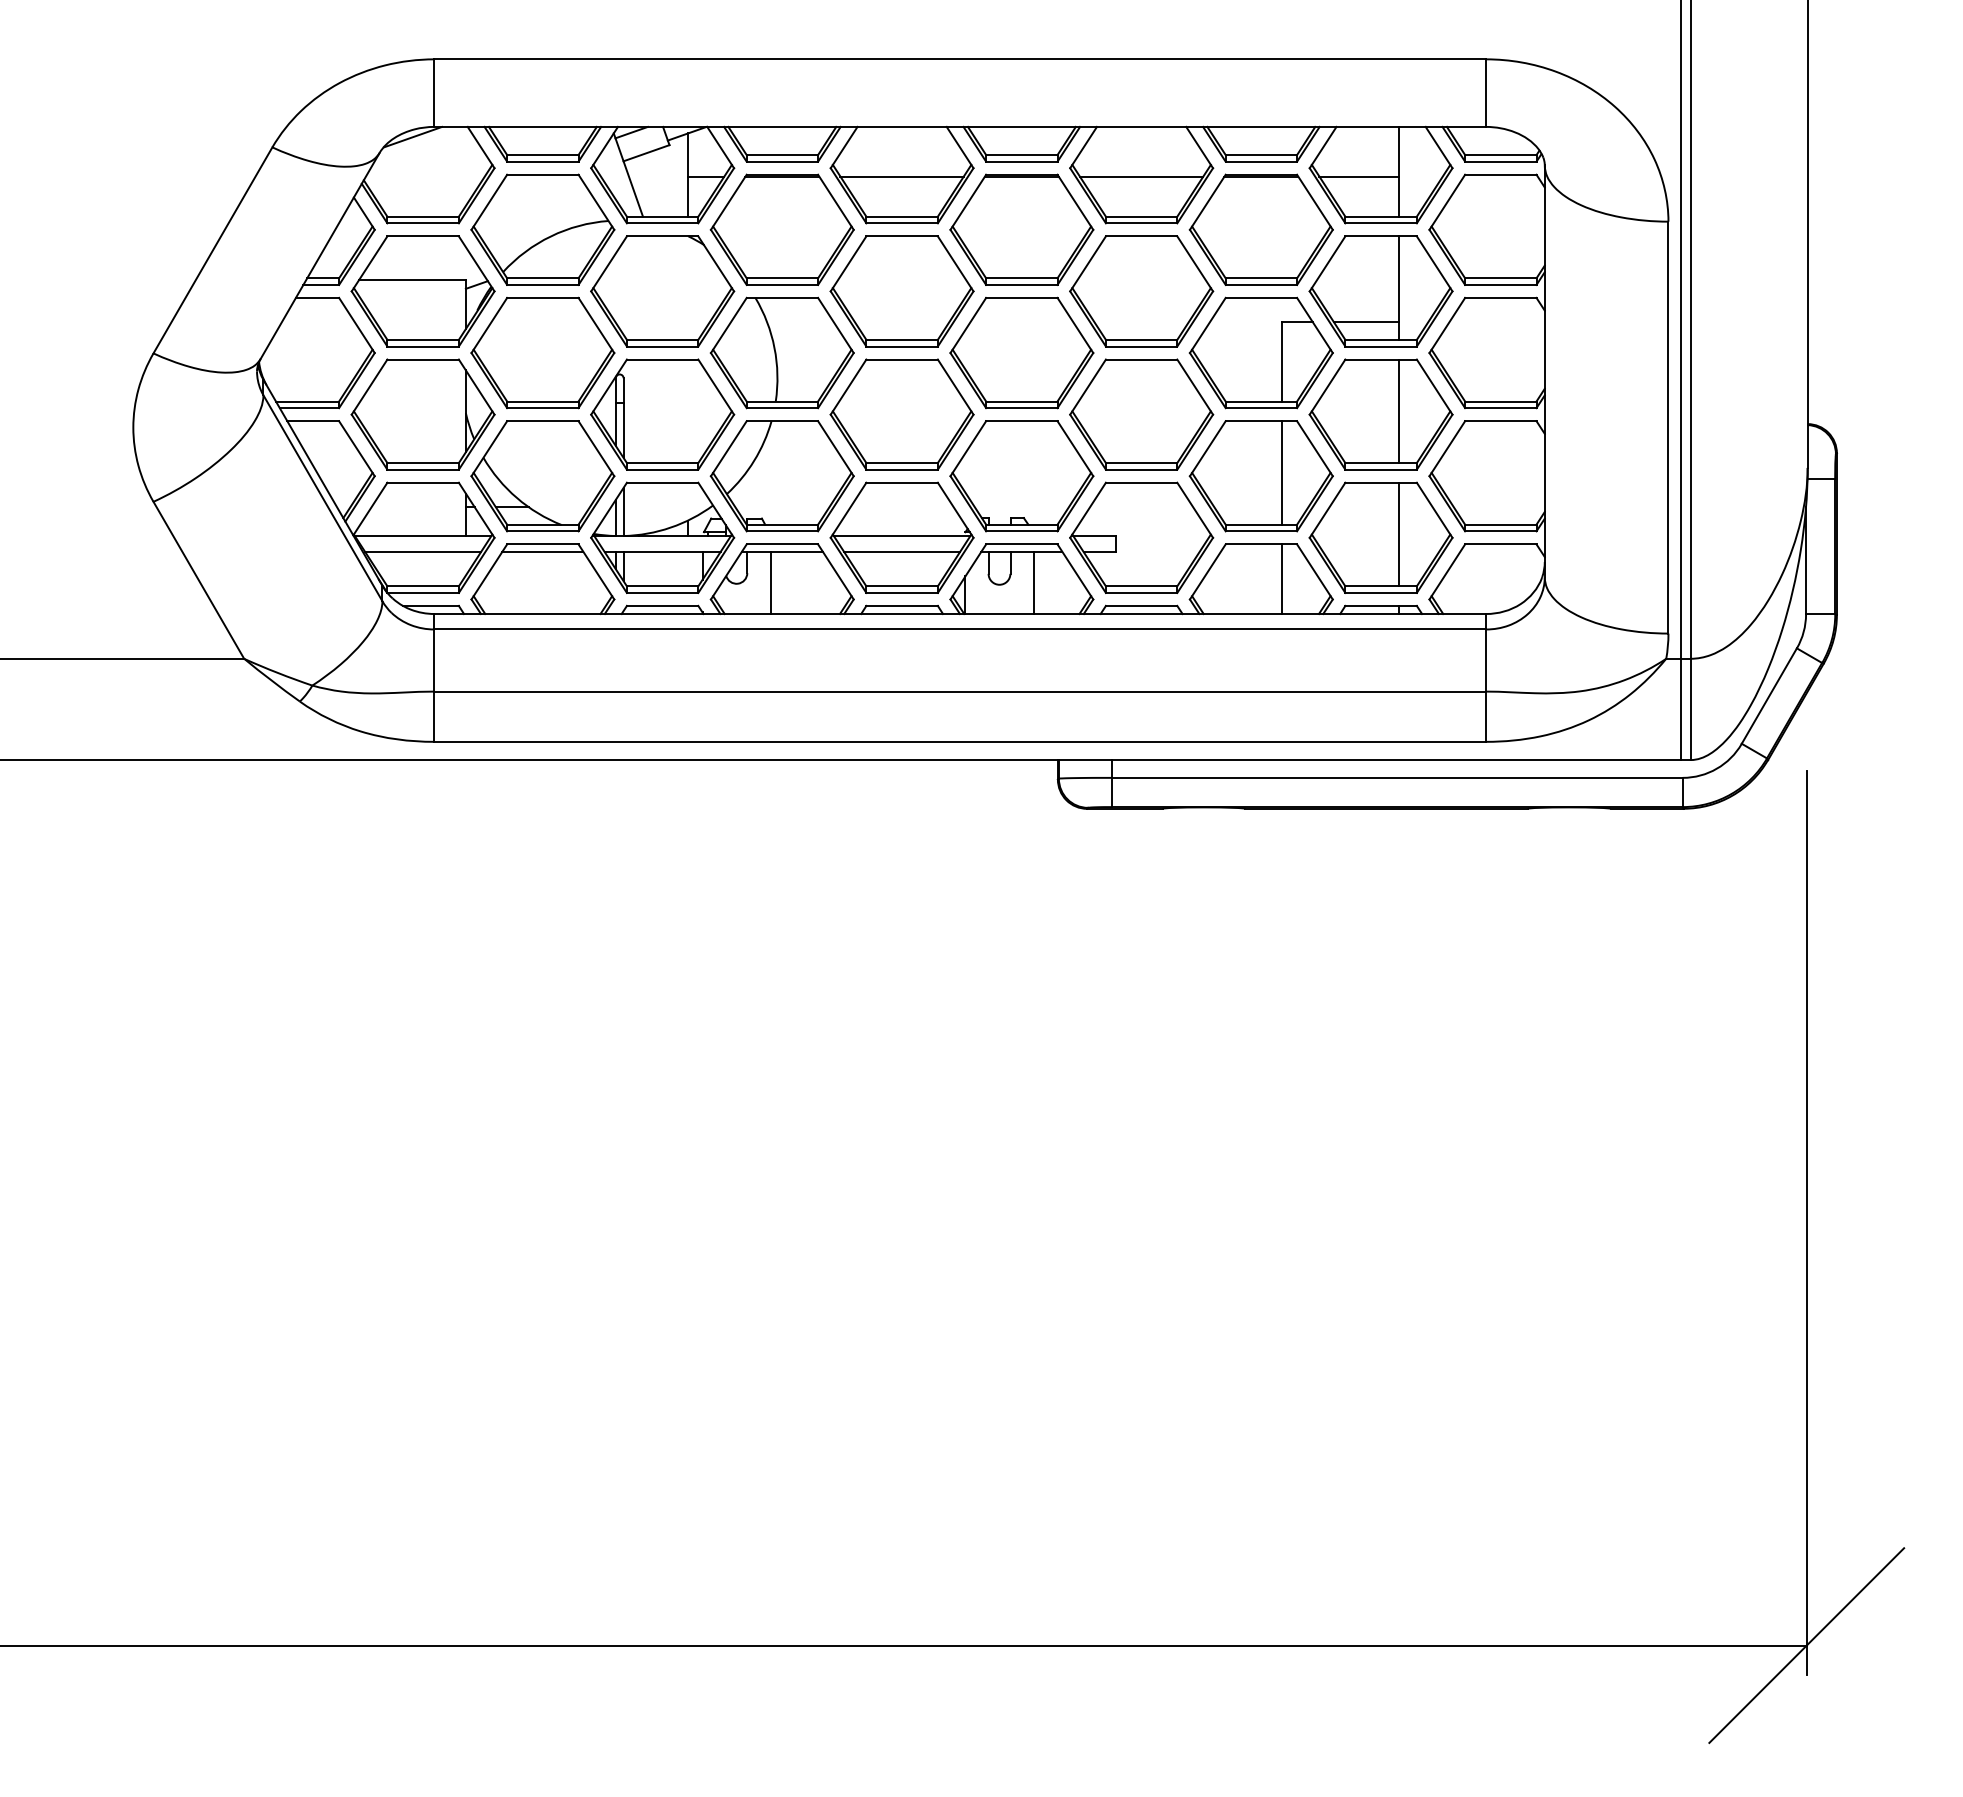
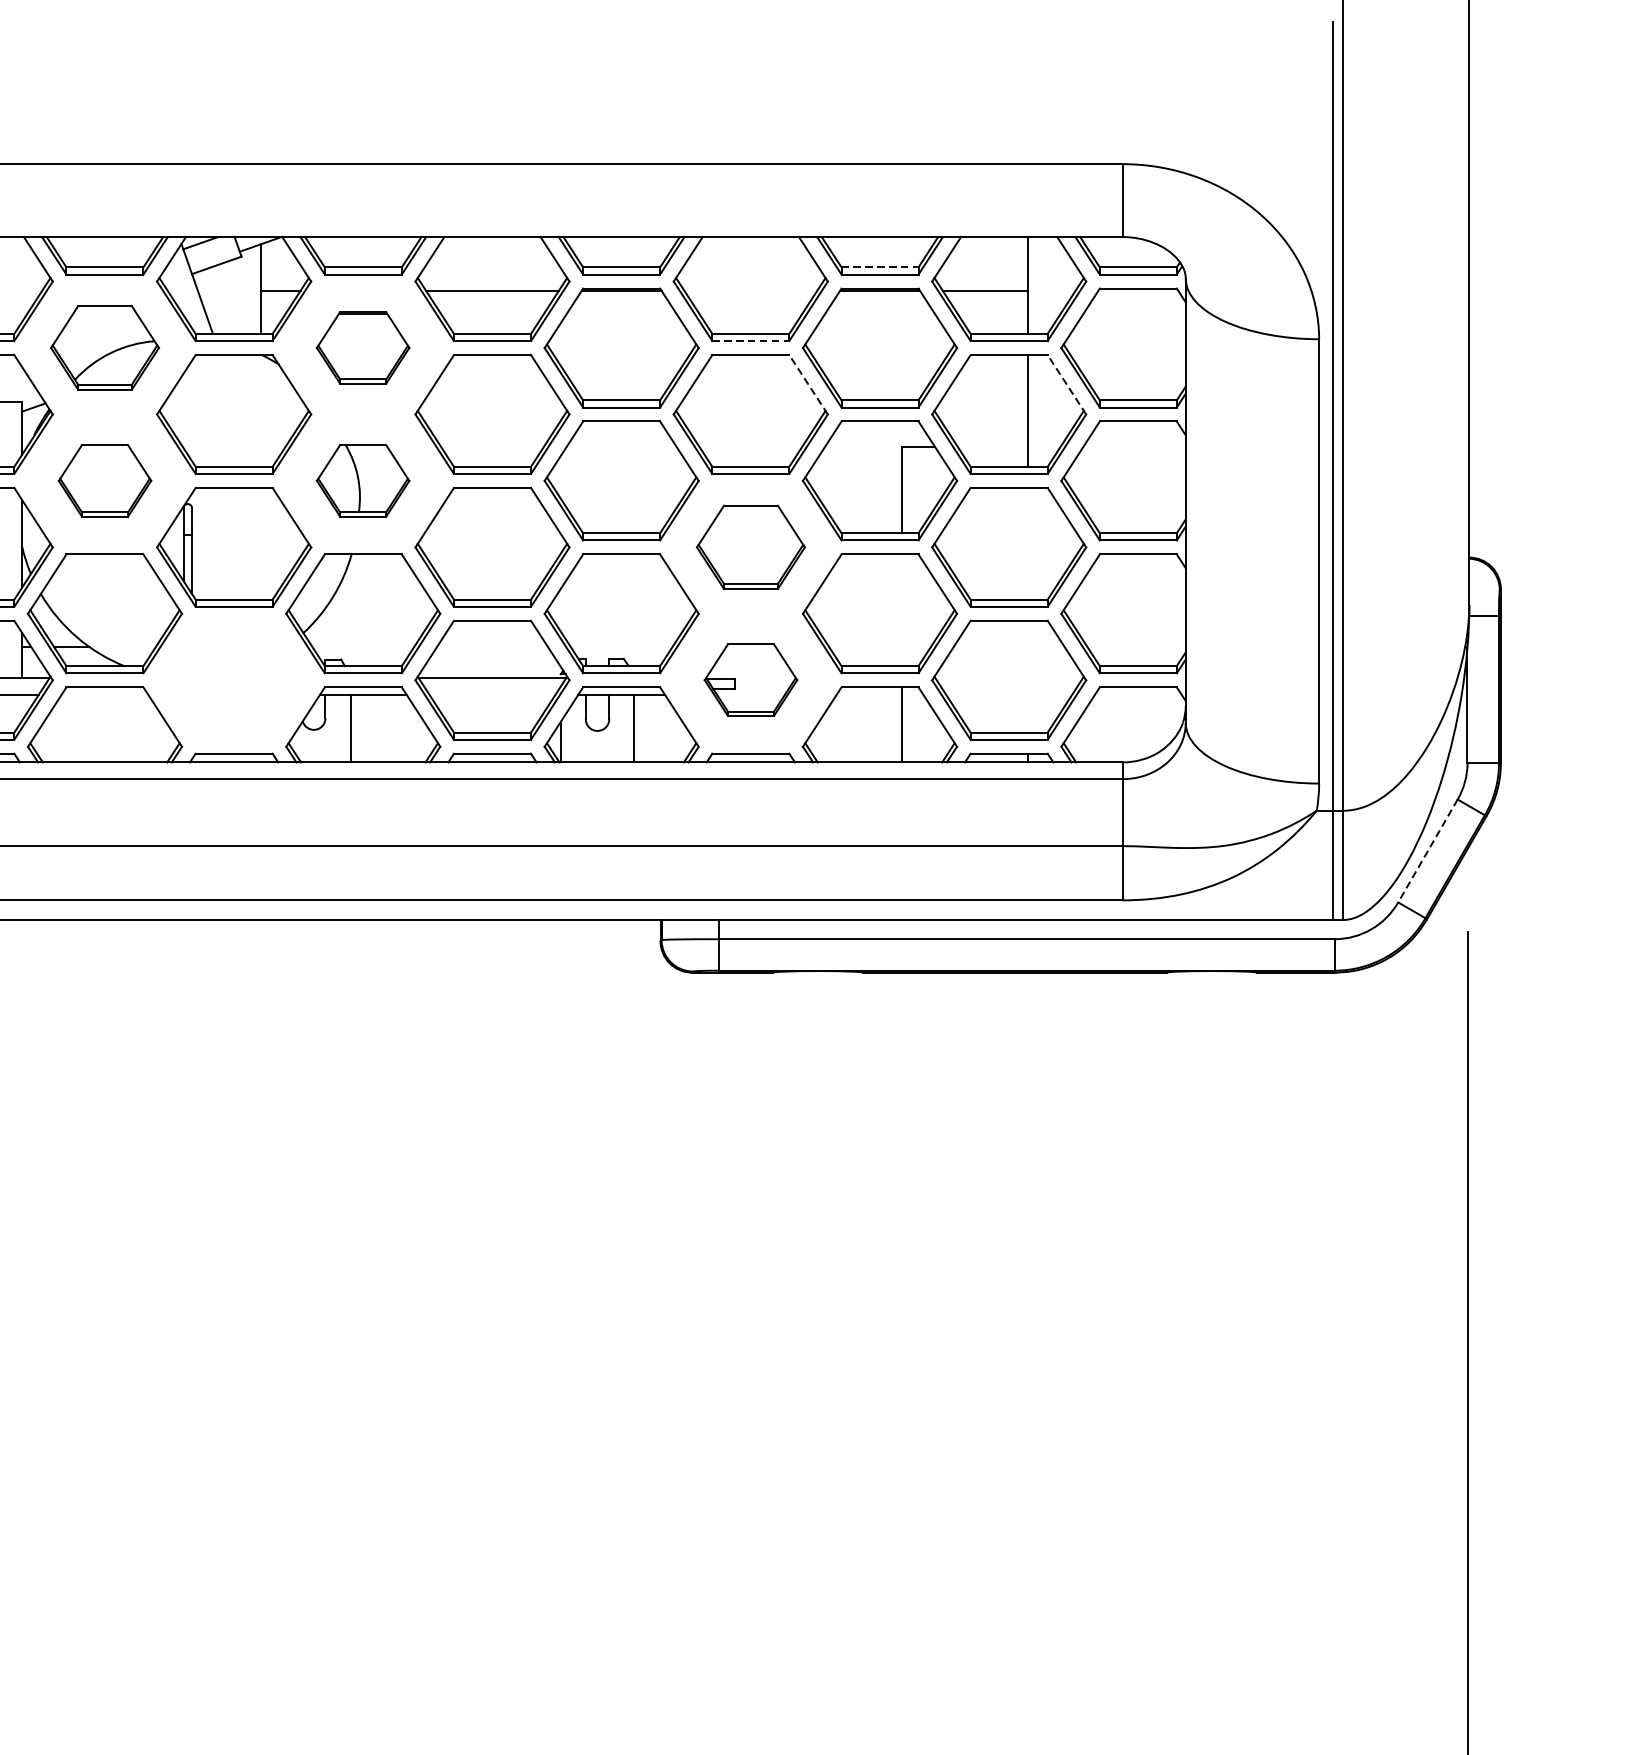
line: (1261, 155) -> (880, 267), solid -> dashed
line: (1141, 176) -> (750, 290), removed
line: (1141, 223) -> (750, 341), solid -> dashed
part: (542, 229) -> (104, 347), size x0.7
part: (781, 229) -> (362, 347), size x0.6
line: (1195, 263) -> (808, 384), solid -> dashed
line: (1434, 263) -> (1066, 384), solid -> dashed
line: (1365, 321) -> (992, 446), removed
part: (542, 352) -> (104, 480), size x0.6
part: (781, 352) -> (362, 480), size x0.6
line: (1398, 411) -> (1027, 544), removed
part: (1141, 414) -> (750, 547), size x0.7
line: (1281, 472) -> (901, 609), removed
line: (1398, 534) -> (1027, 676), removed
part: (662, 537) -> (234, 679), removed
part: (1141, 537) -> (750, 679), size x0.6
line: (542, 551) -> (104, 695), removed
line: (901, 551) -> (491, 695), removed
line: (1769, 696) -> (1428, 851), solid -> dashed

